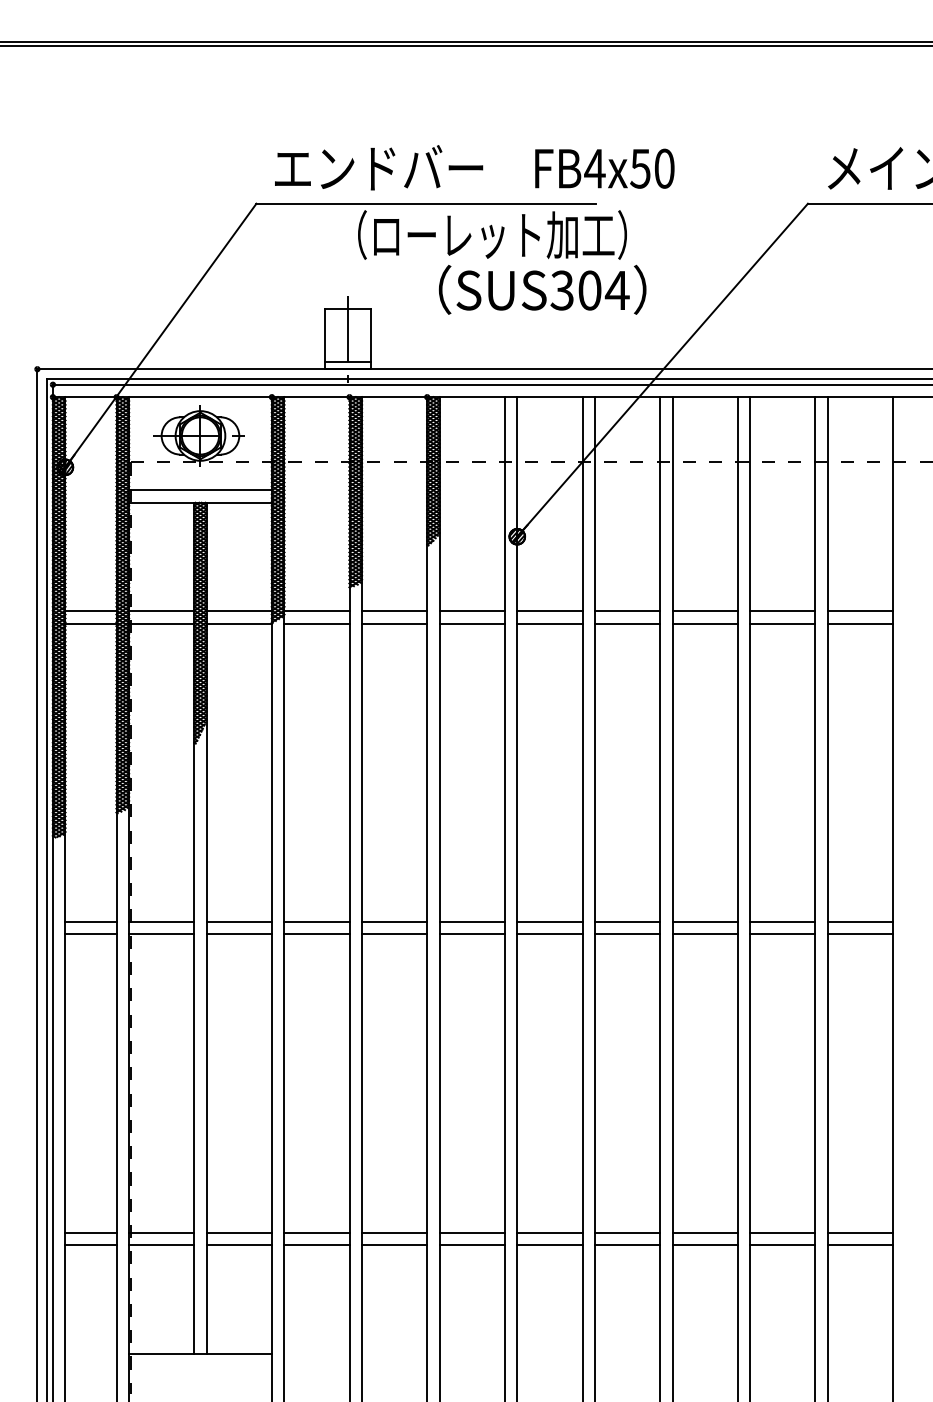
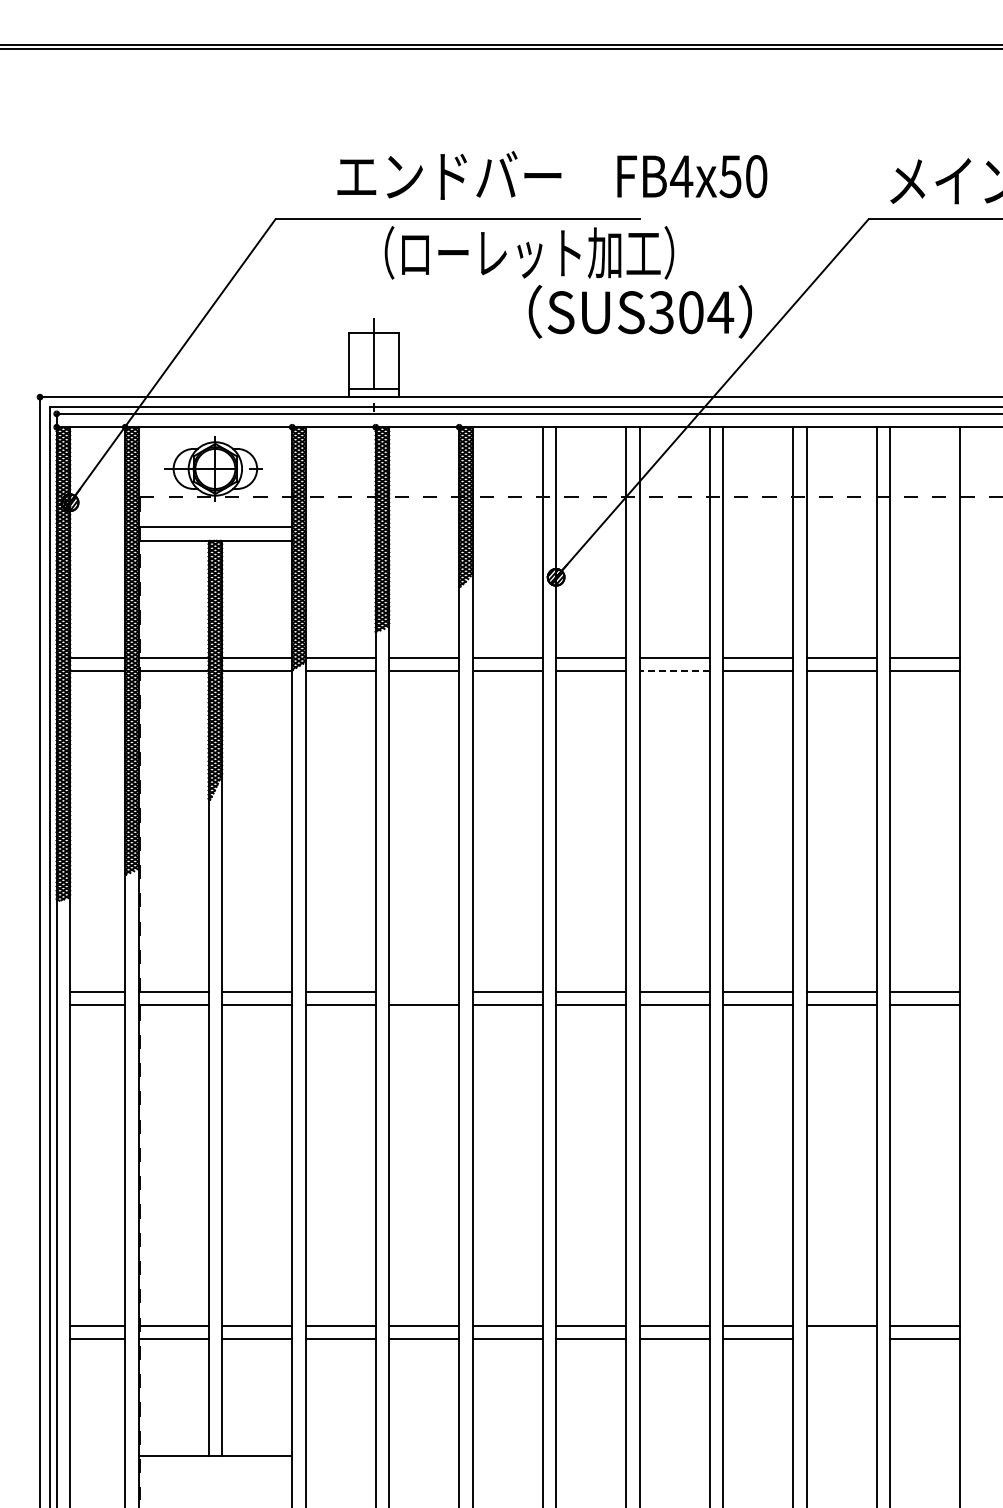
text: (474, 167) -> (552, 175), moved
text: (541, 289) -> (639, 311), moved
line: (627, 624) -> (674, 671), solid -> dashed
line: (394, 921) -> (424, 991), removed
line: (782, 1245) -> (841, 1339), removed

